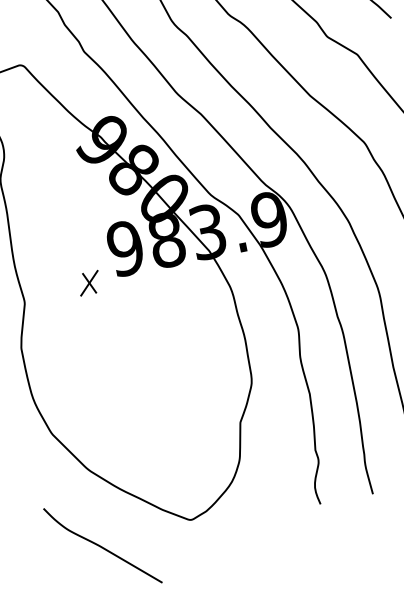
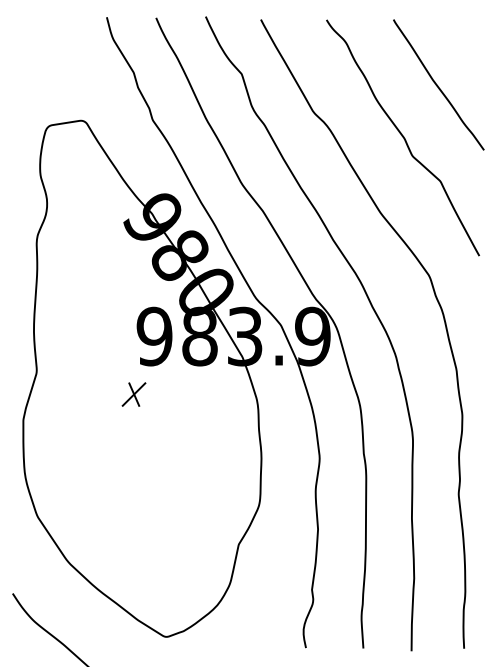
part: (88, 283) -> (133, 394), moved

